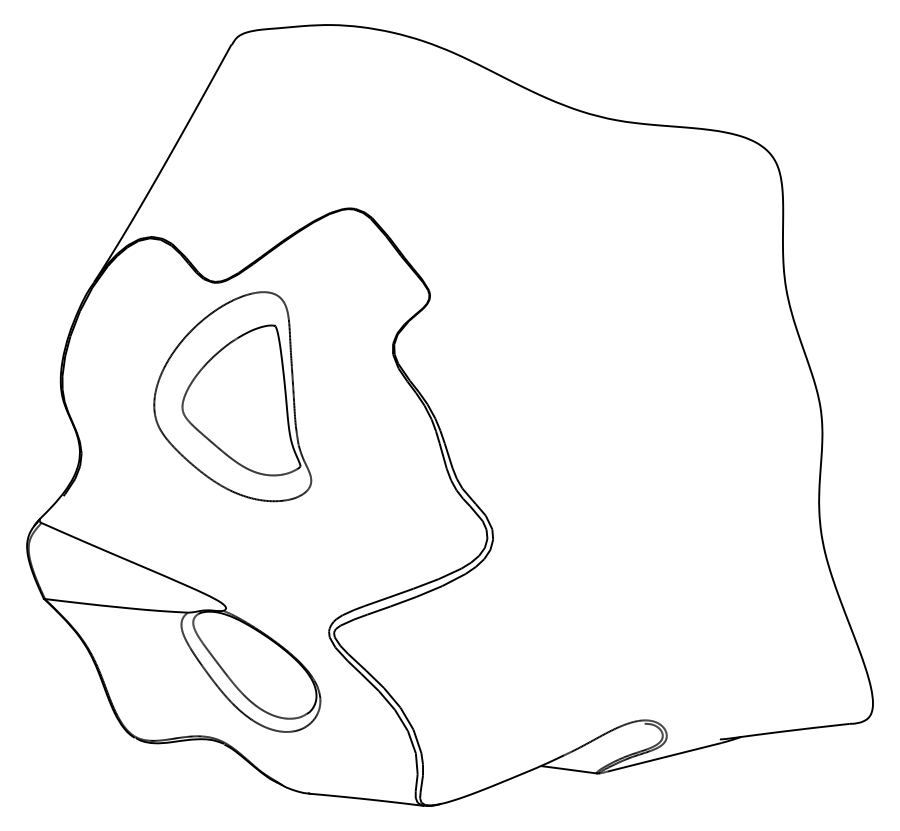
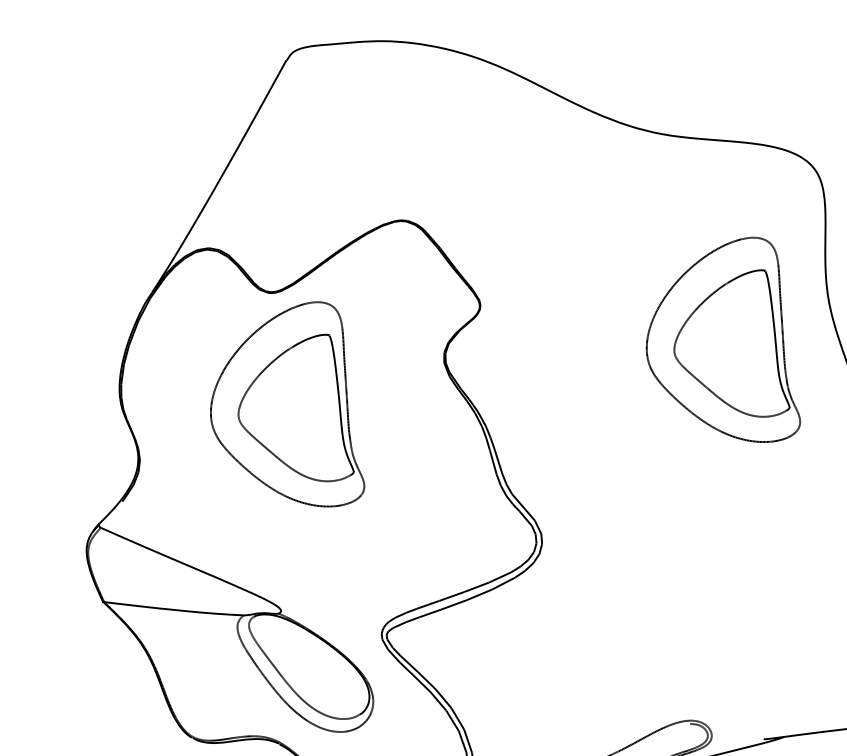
part: (678, 330) -> (723, 339), added

